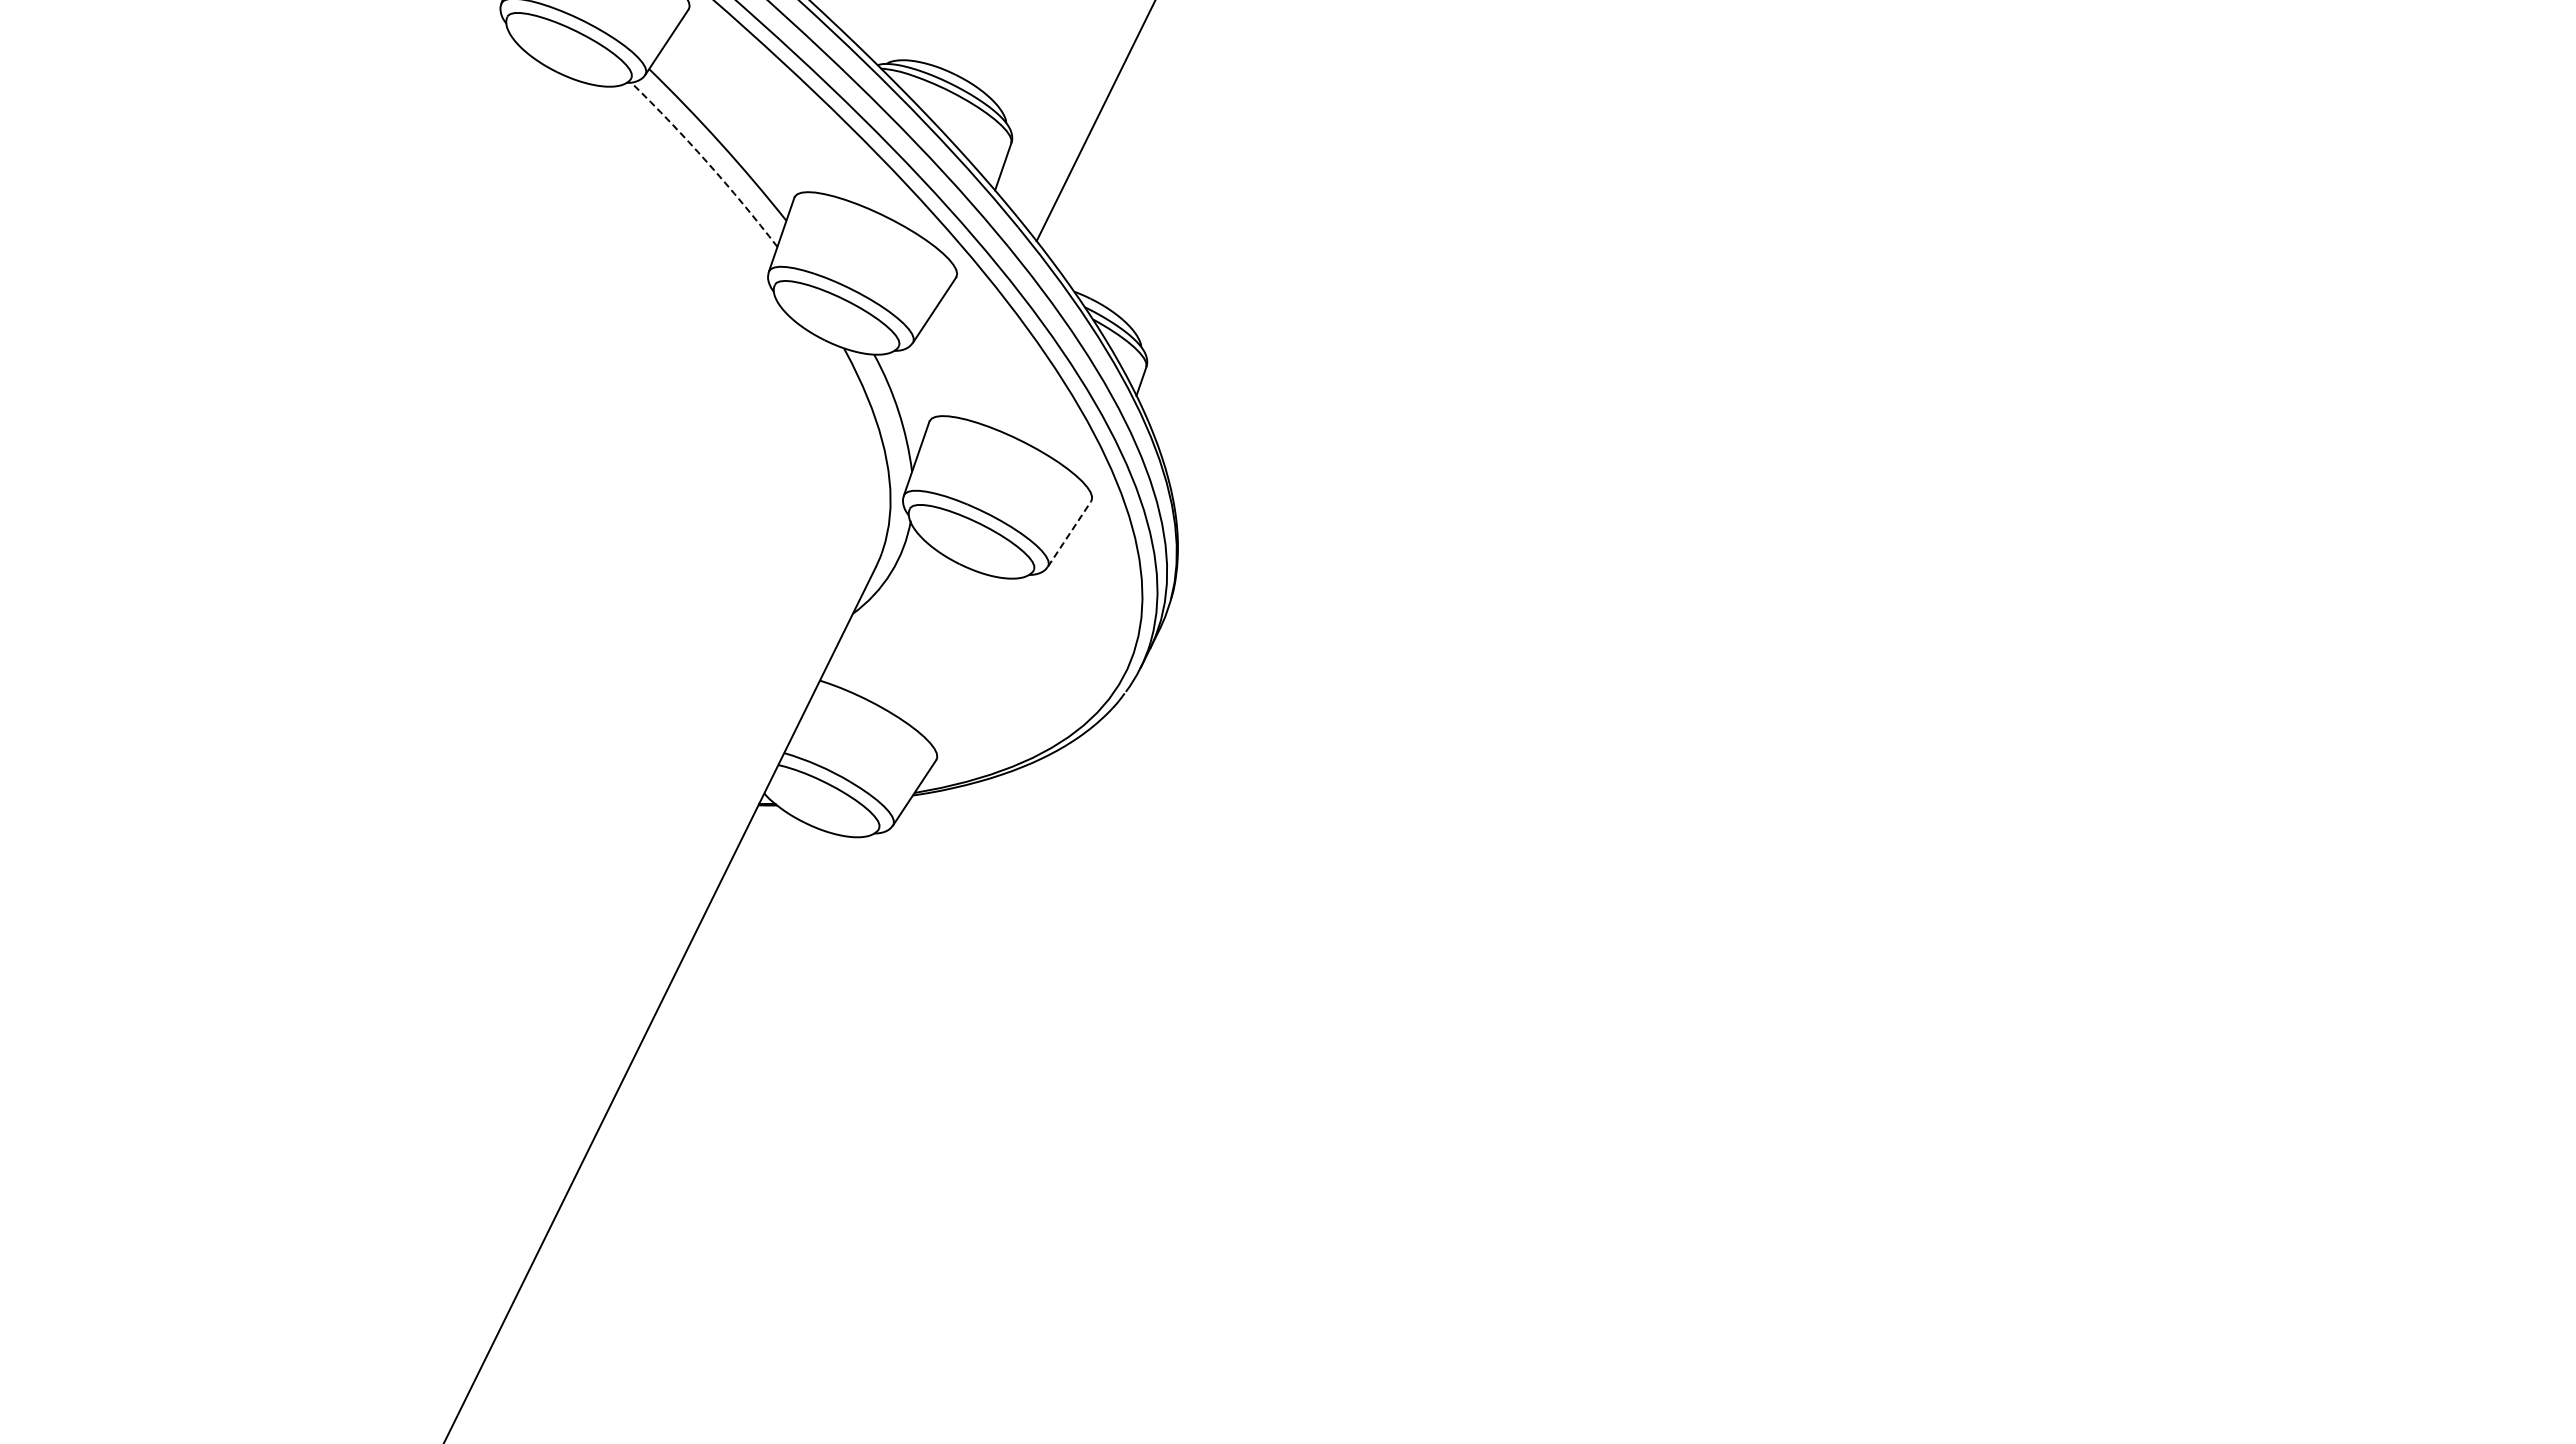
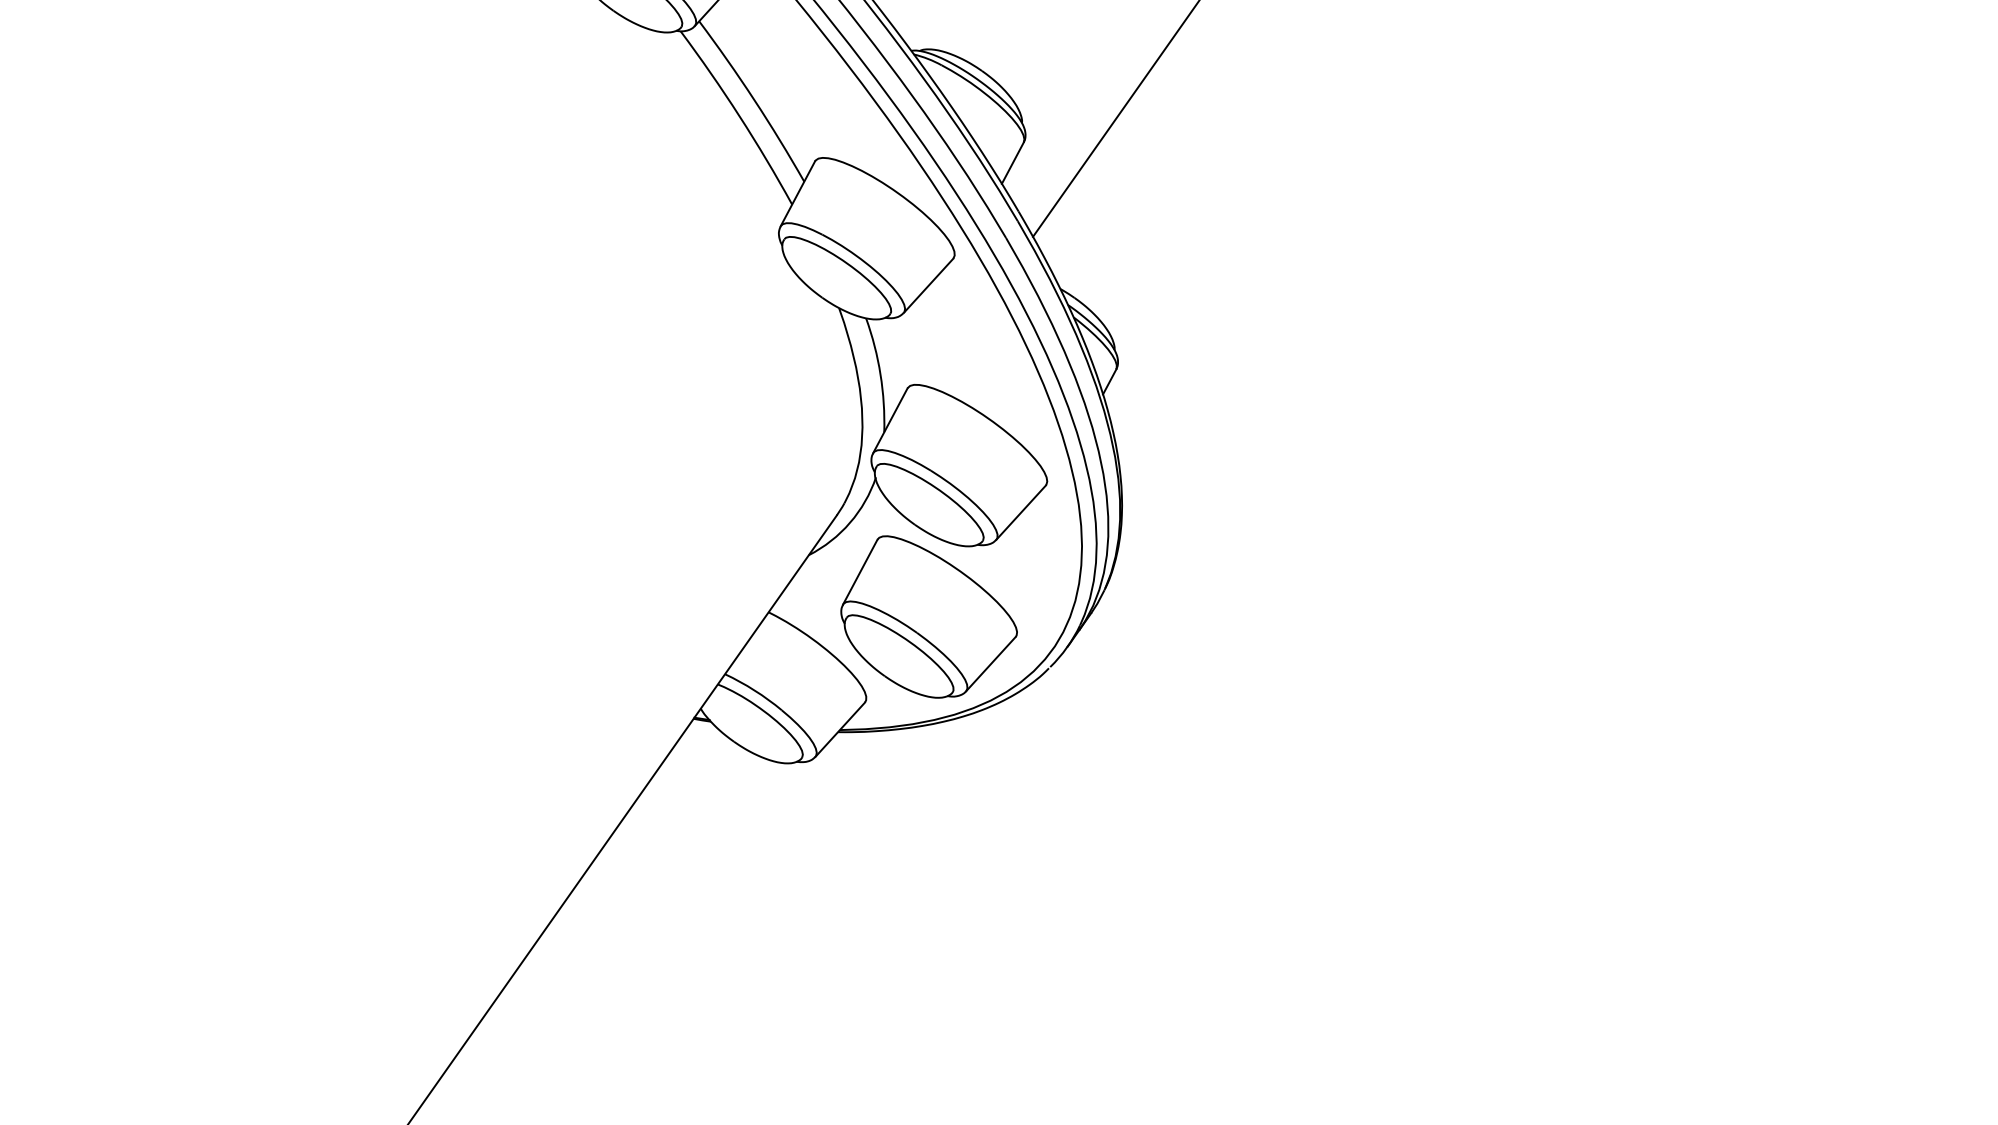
arc: (707, 162) -> (739, 116), dashed -> solid
line: (1069, 533) -> (1021, 512), dashed -> solid
part: (990, 661) -> (929, 619), added

